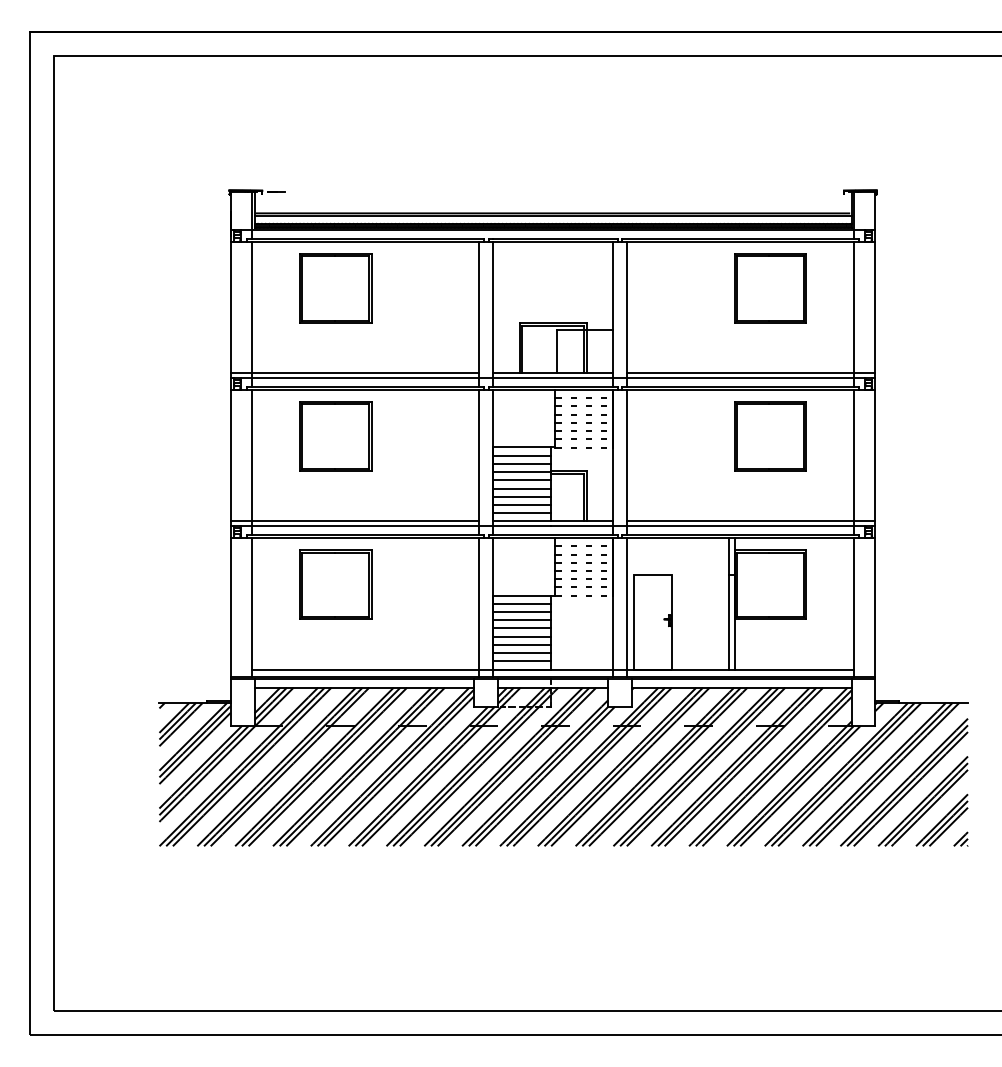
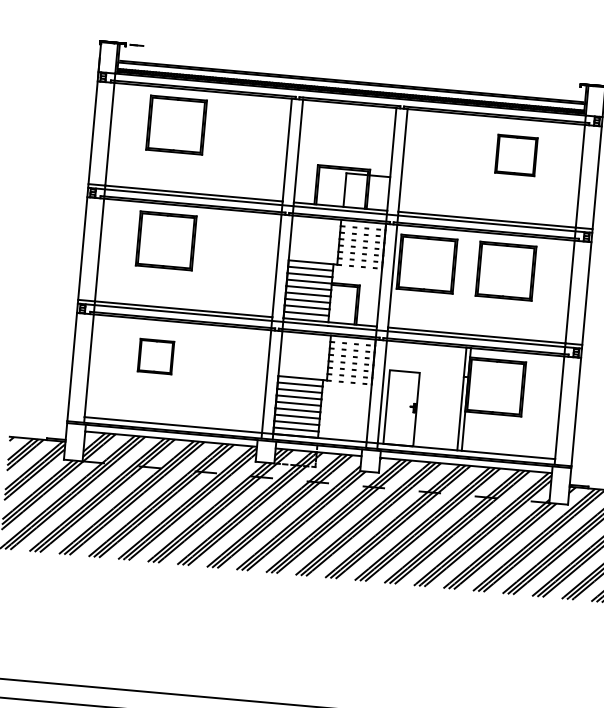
part: (770, 288) -> (516, 155), size x0.7
part: (669, 436) -> (427, 264), added
part: (335, 584) -> (155, 356), size x0.6

